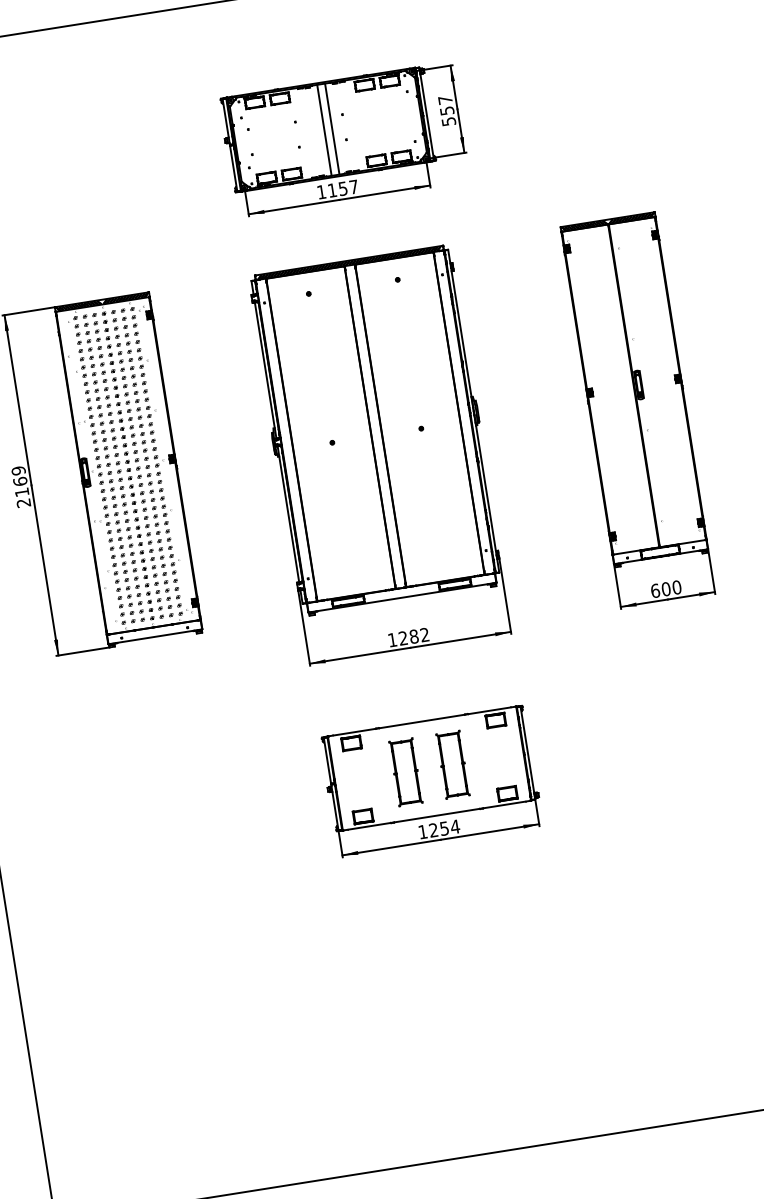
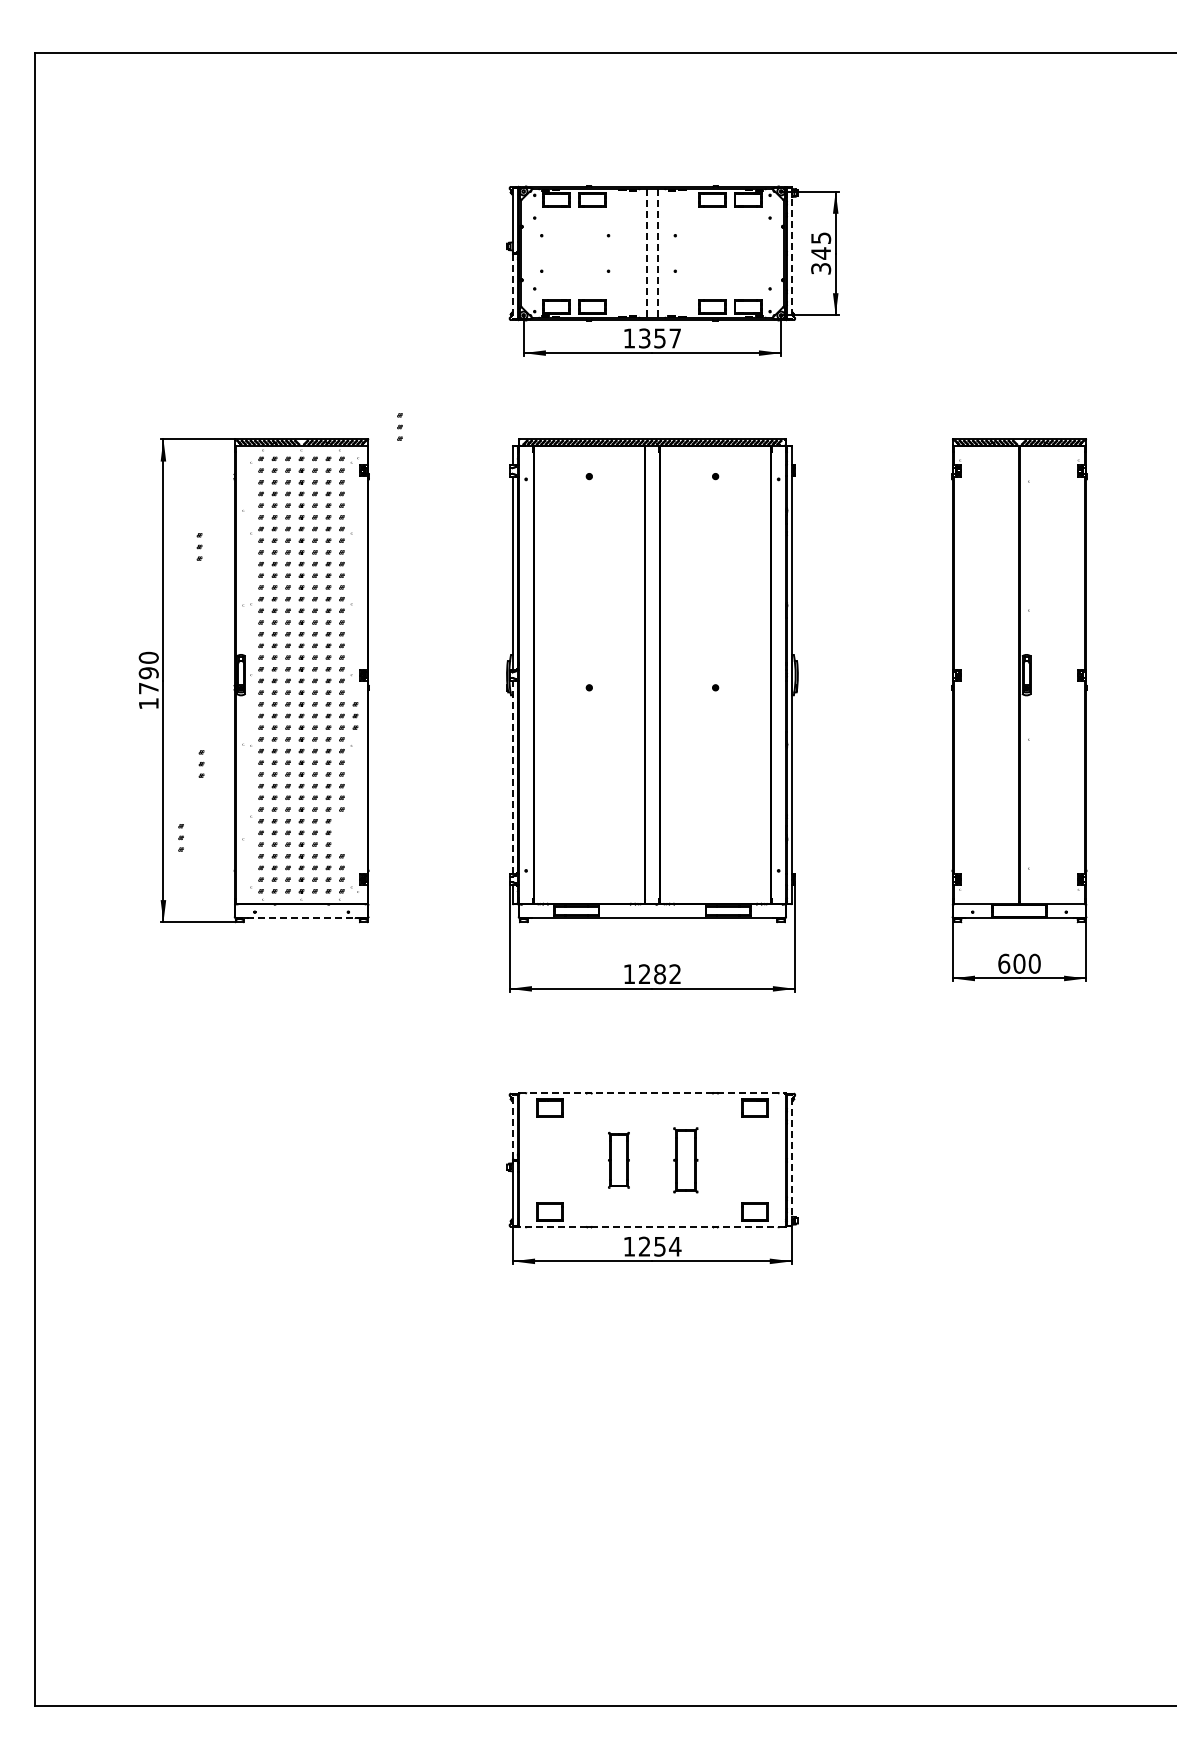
text: (447, 110) -> (821, 252), 557 -> 345
line: (427, 114) -> (792, 253), solid -> dashed
line: (331, 129) -> (657, 253), solid -> dashed
line: (324, 130) -> (646, 253), solid -> dashed
line: (233, 169) -> (512, 287), solid -> dashed
text: (332, 190) -> (644, 338), 1157 -> 1357
part: (169, 279) -> (399, 426), added
part: (41, 386) -> (199, 546), added
text: (20, 486) -> (148, 680), 2169 -> 1790
part: (170, 488) -> (355, 715), added
line: (288, 514) -> (512, 777), solid -> dashed
part: (67, 539) -> (201, 763), added
part: (176, 570) -> (345, 830), removed
part: (61, 593) -> (180, 837), added
line: (155, 636) -> (302, 917), solid -> dashed
line: (422, 721) -> (652, 1093), solid -> dashed
line: (528, 752) -> (792, 1159), solid -> dashed
line: (327, 760) -> (512, 1126), solid -> dashed
part: (452, 765) -> (685, 1160), size x0.7
part: (405, 772) -> (618, 1160), size x0.6
line: (436, 816) -> (651, 1227), solid -> dashed

